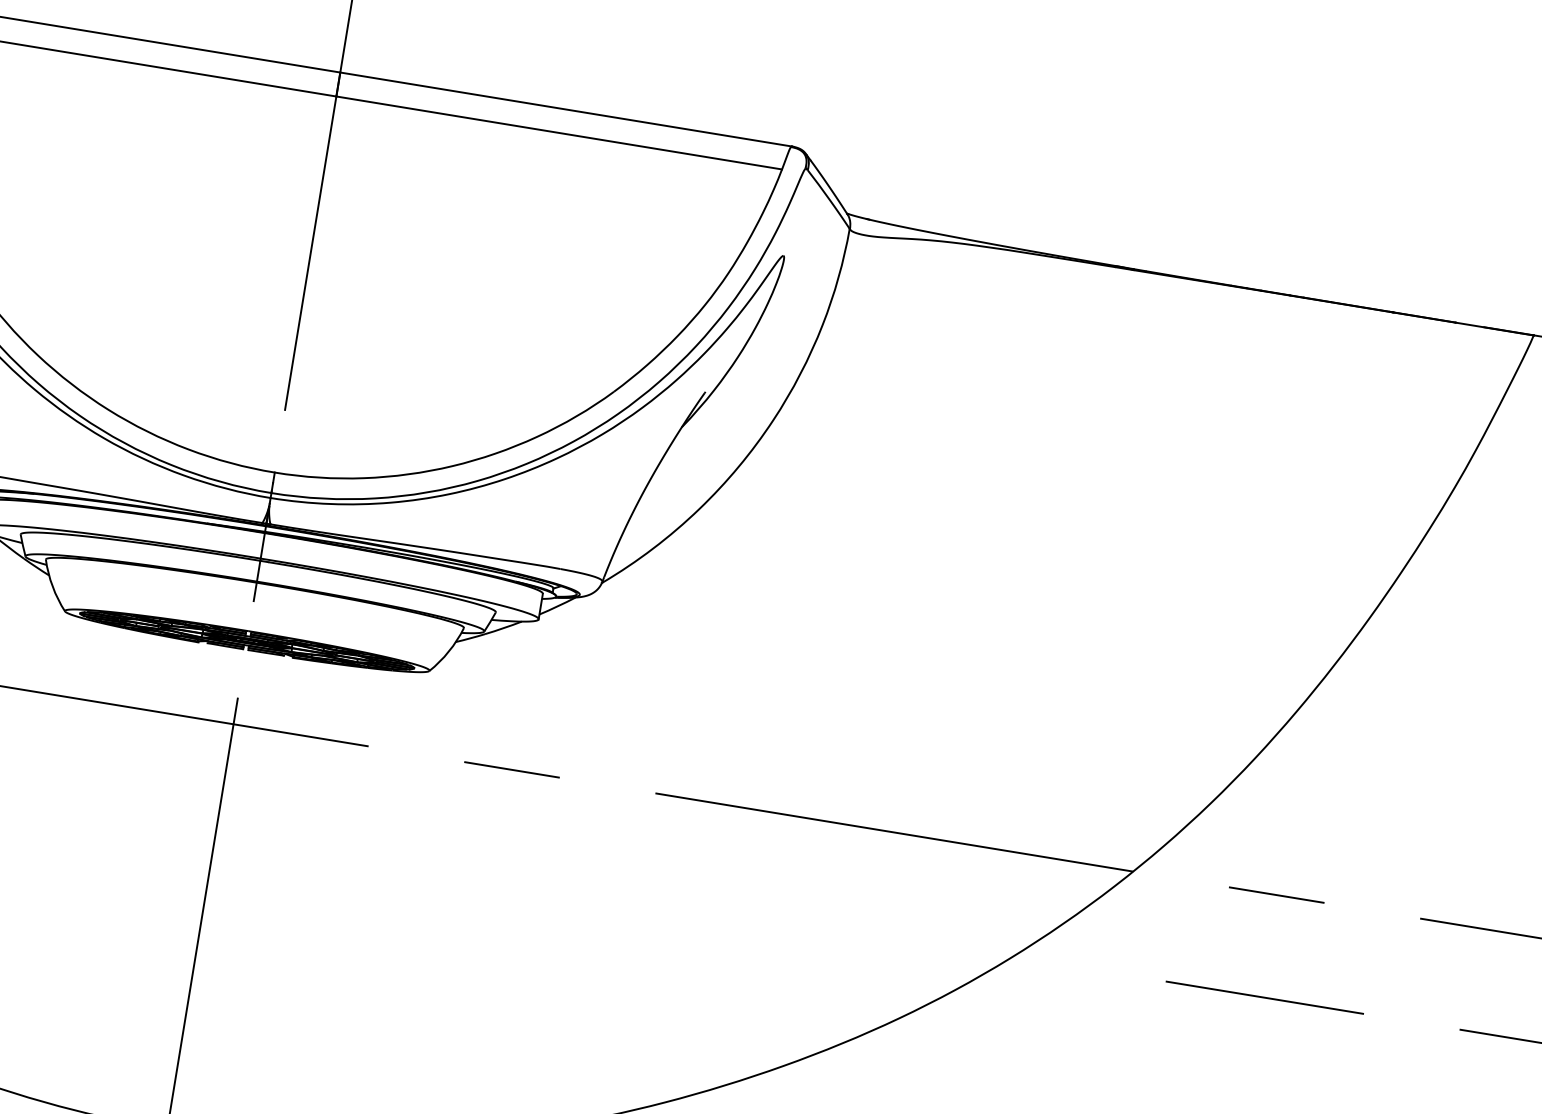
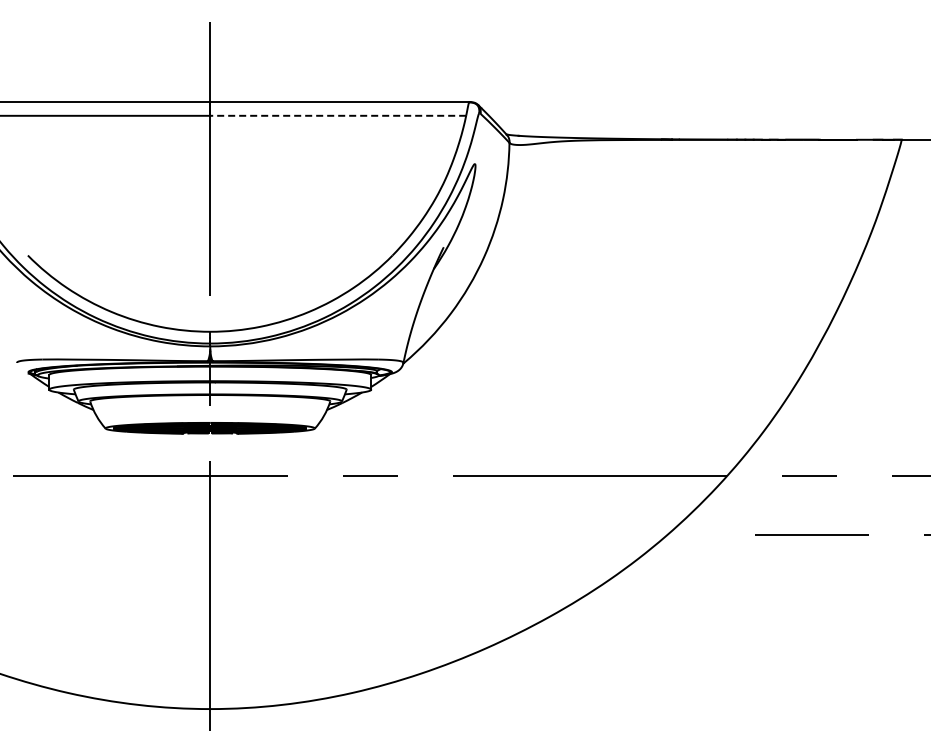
line: (559, 132) -> (338, 115), solid -> dashed

